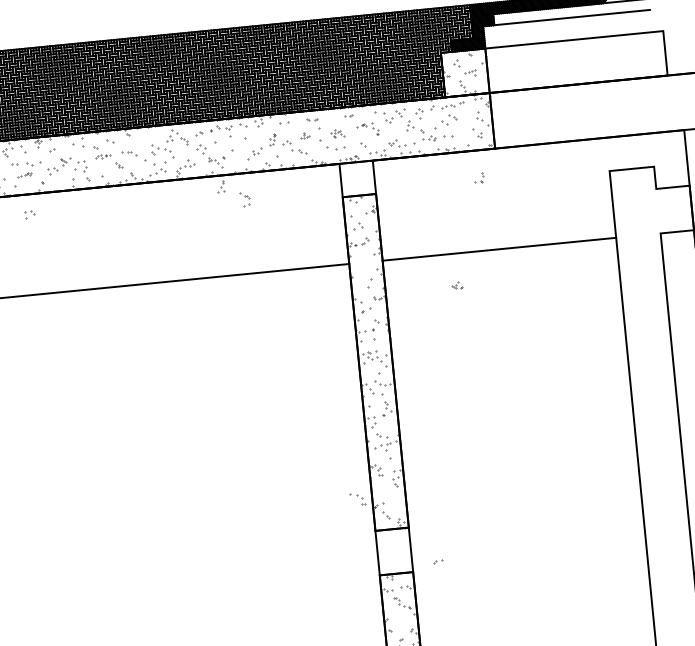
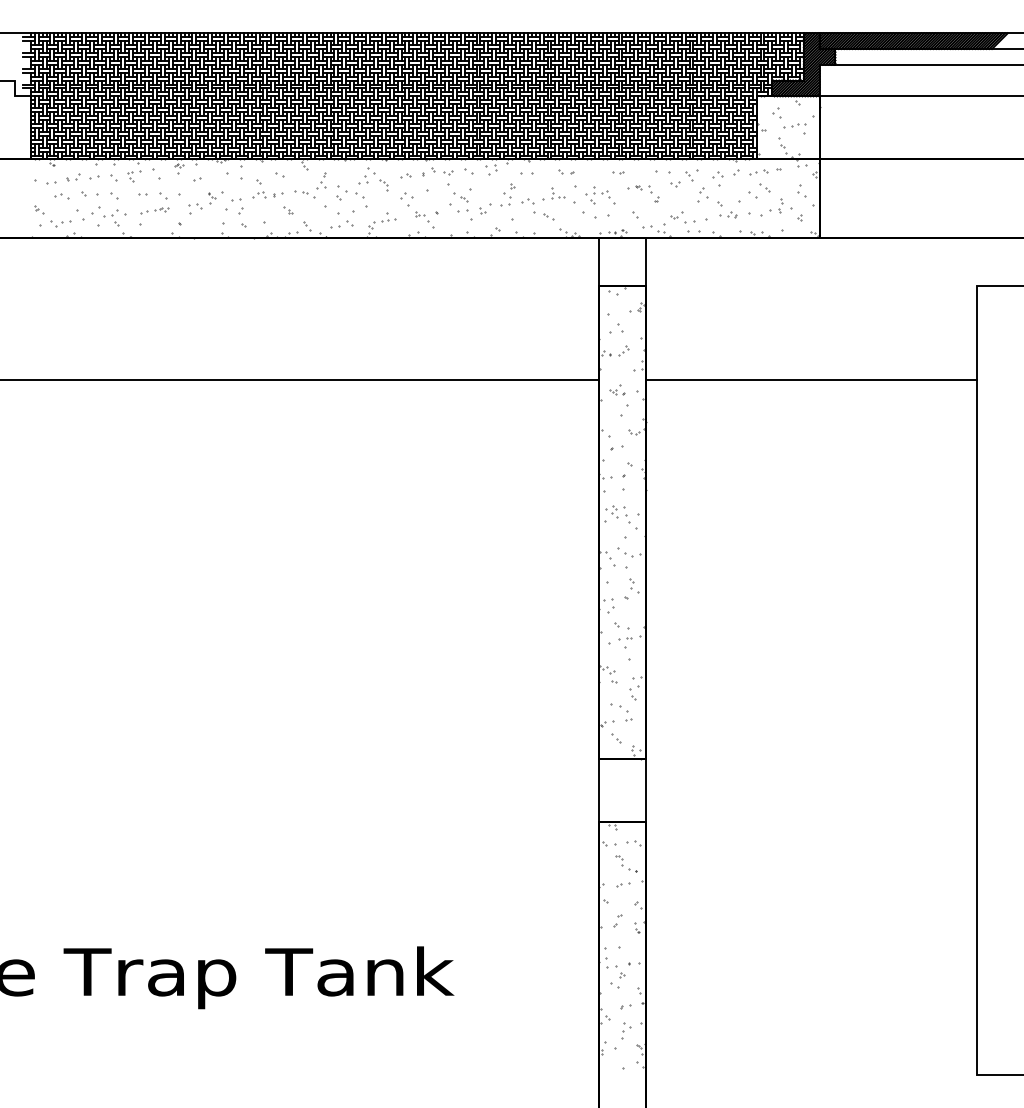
part: (469, 72) -> (794, 128), size x1.43
part: (337, 133) -> (600, 195), size x1.67
part: (304, 135) -> (553, 193), size x1.67
part: (272, 139) -> (507, 194), size x1.43
part: (102, 155) -> (267, 194), size x1.43
part: (24, 174) -> (154, 210), size x1.43
part: (479, 178) -> (776, 205), moved
part: (221, 186) -> (321, 180), moved
part: (244, 199) -> (460, 202), moved
part: (29, 214) -> (156, 266), removed
part: (456, 284) -> (617, 389), moved
part: (357, 499) -> (621, 712), moved
part: (438, 561) -> (623, 884), moved

